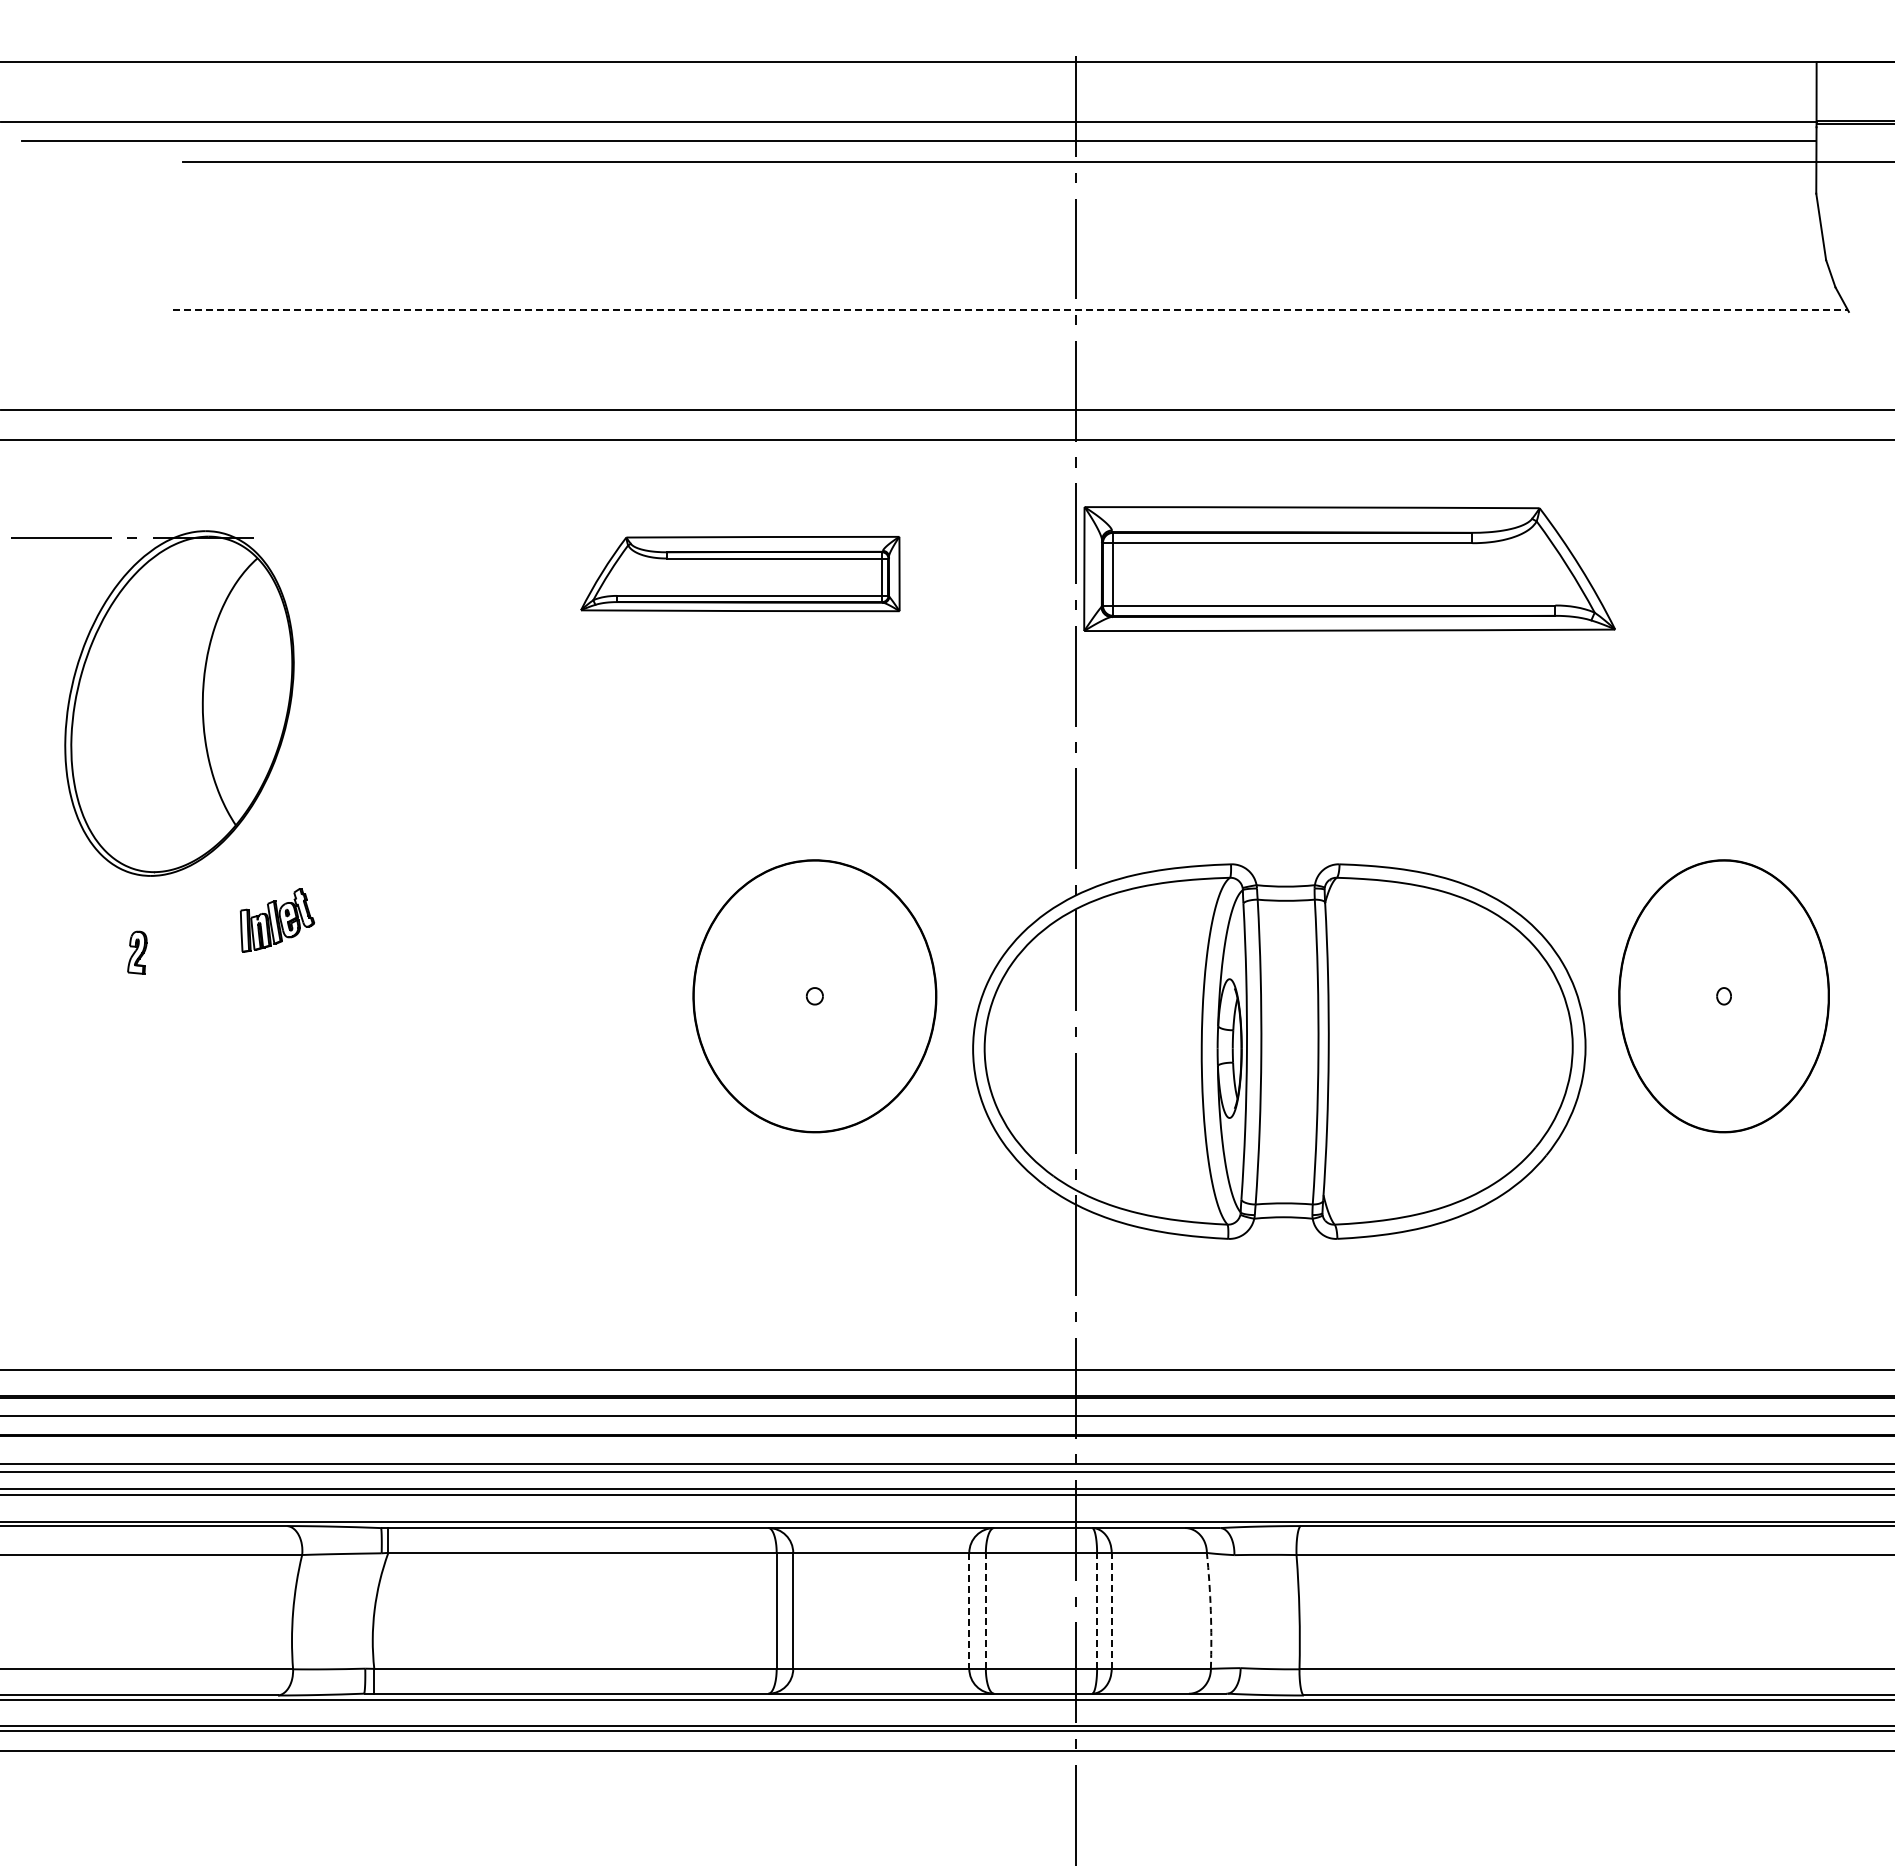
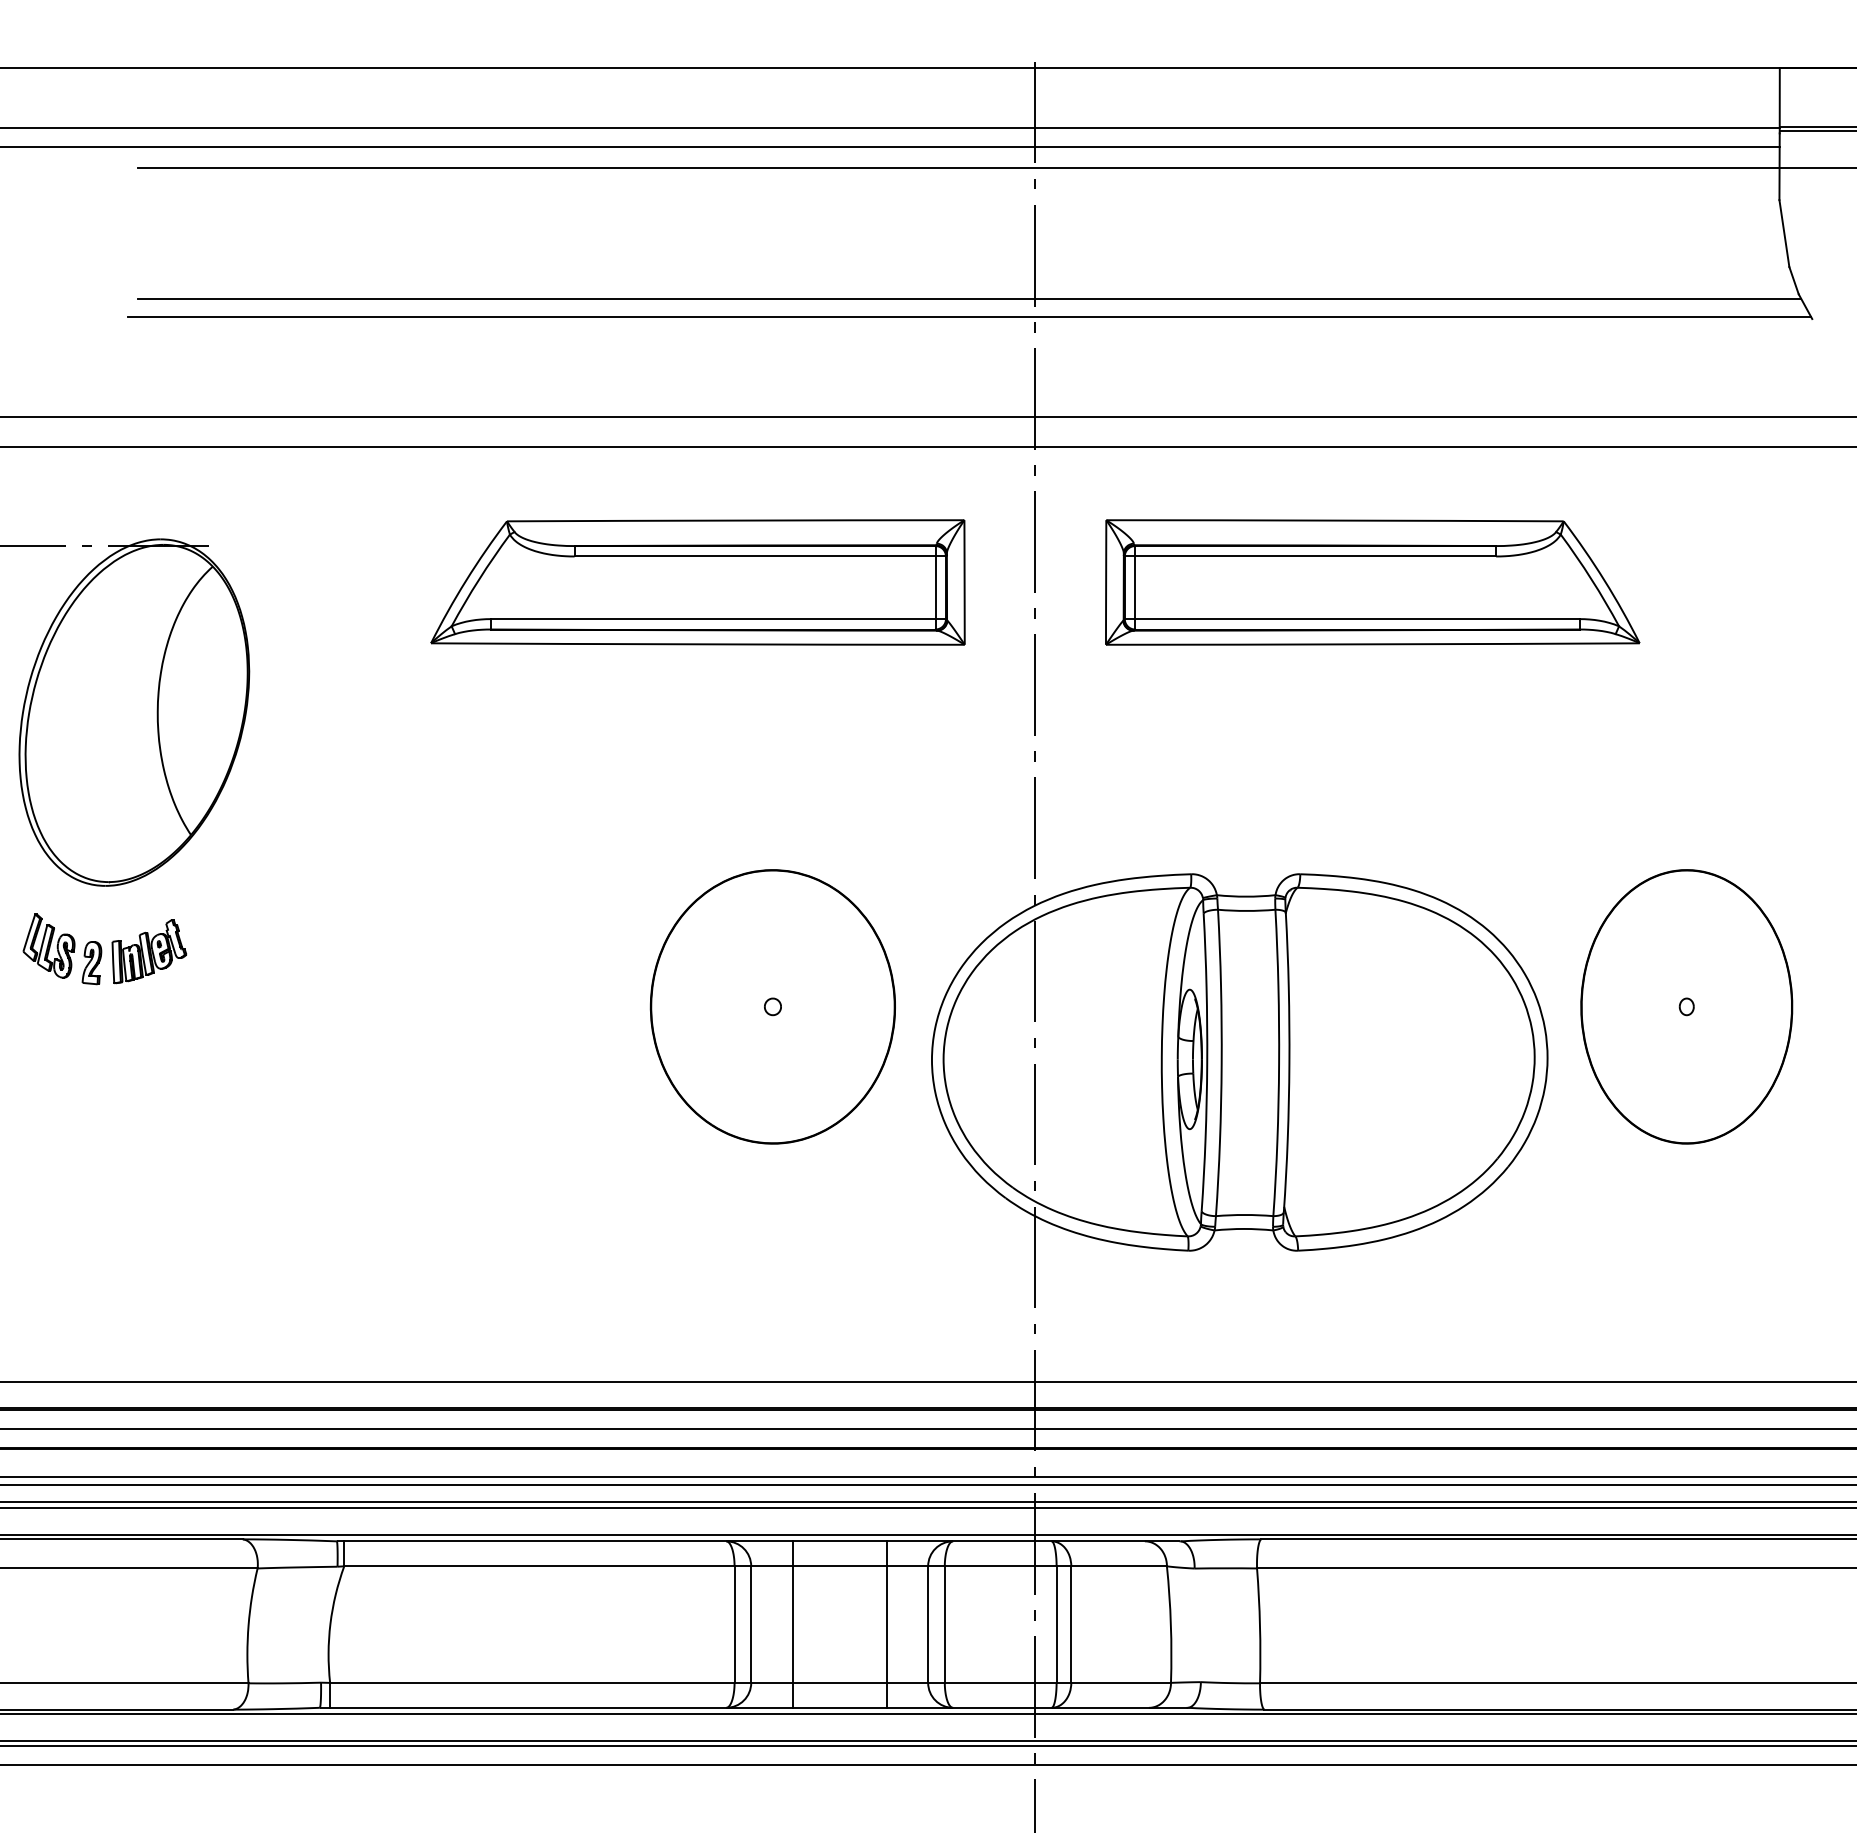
line: (1010, 292) -> (969, 299), added
line: (1010, 310) -> (969, 317), dashed -> solid
part: (1349, 568) -> (1372, 581), moved
part: (740, 573) -> (698, 581), size x1.67
part: (277, 920) -> (149, 951), moved
part: (94, 935) -> (48, 945), added
line: (834, 1610) -> (792, 1624), added
line: (927, 1610) -> (886, 1624), added
line: (969, 1610) -> (928, 1624), dashed -> solid
line: (985, 1610) -> (944, 1624), dashed -> solid
line: (1097, 1610) -> (1057, 1624), dashed -> solid
line: (1111, 1610) -> (1071, 1624), dashed -> solid
arc: (1210, 1610) -> (1170, 1624), dashed -> solid

